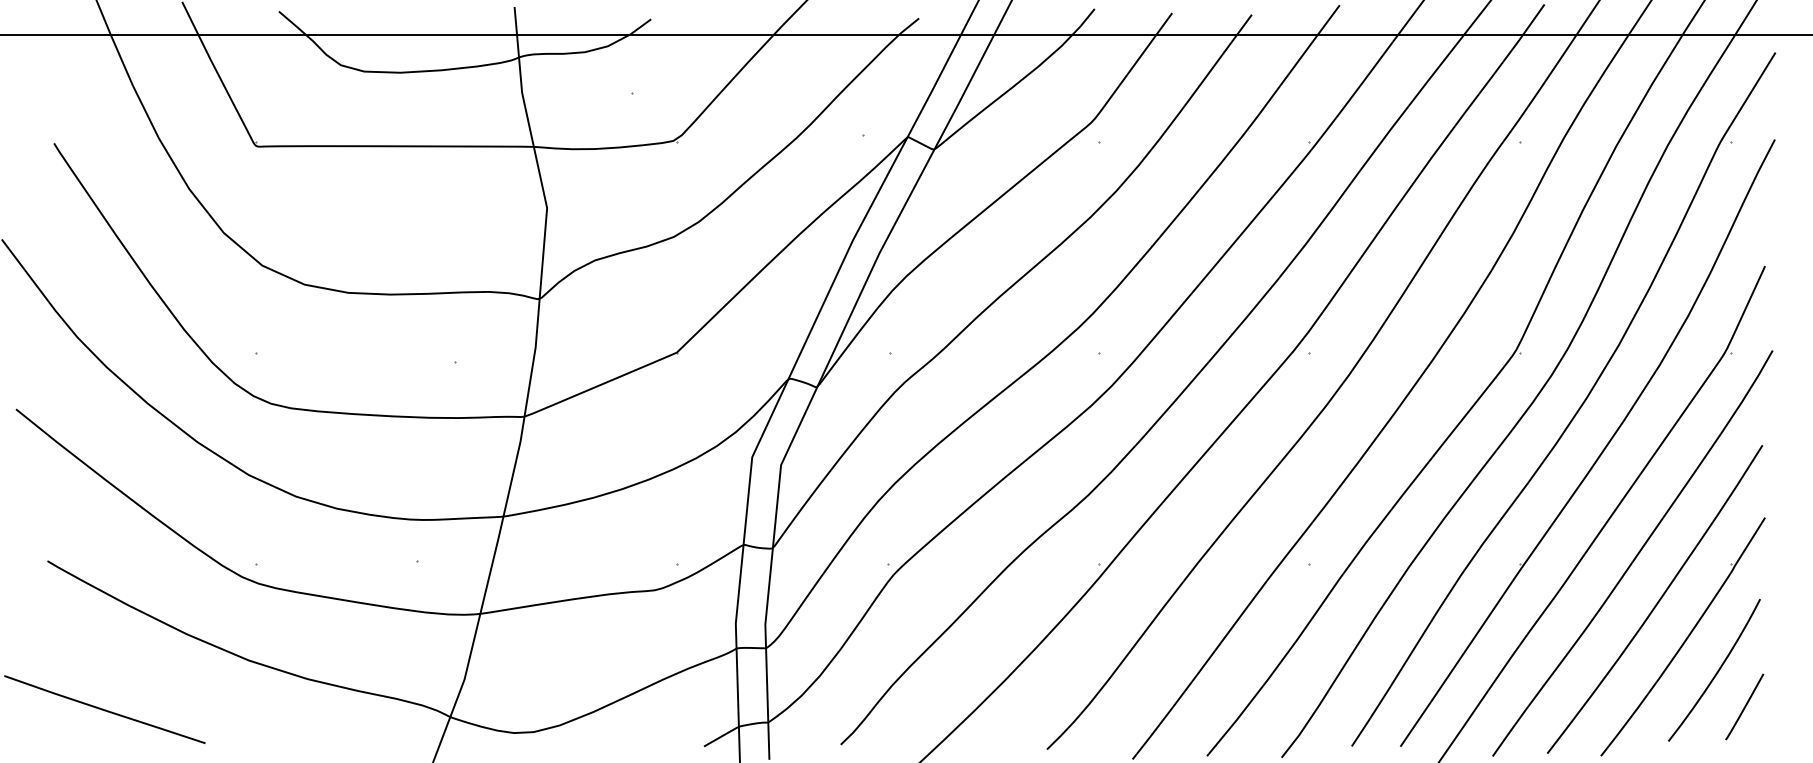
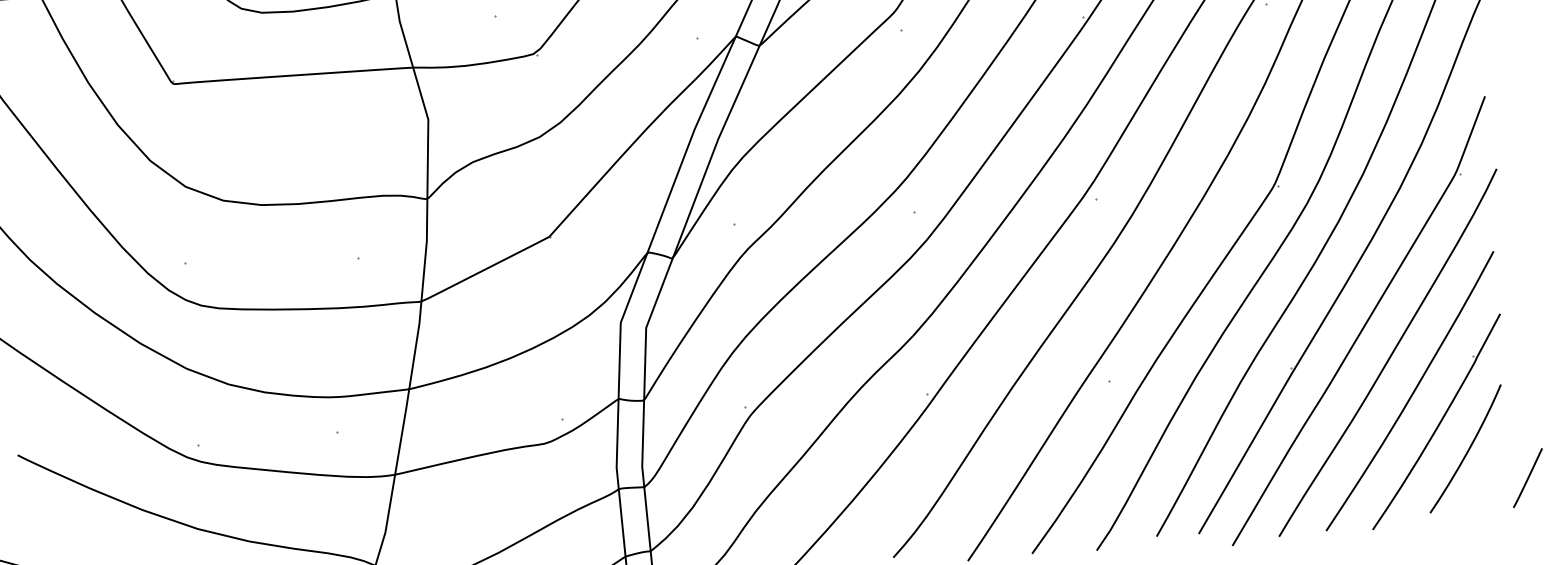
line: (1744, 706) -> (1527, 477), moved

